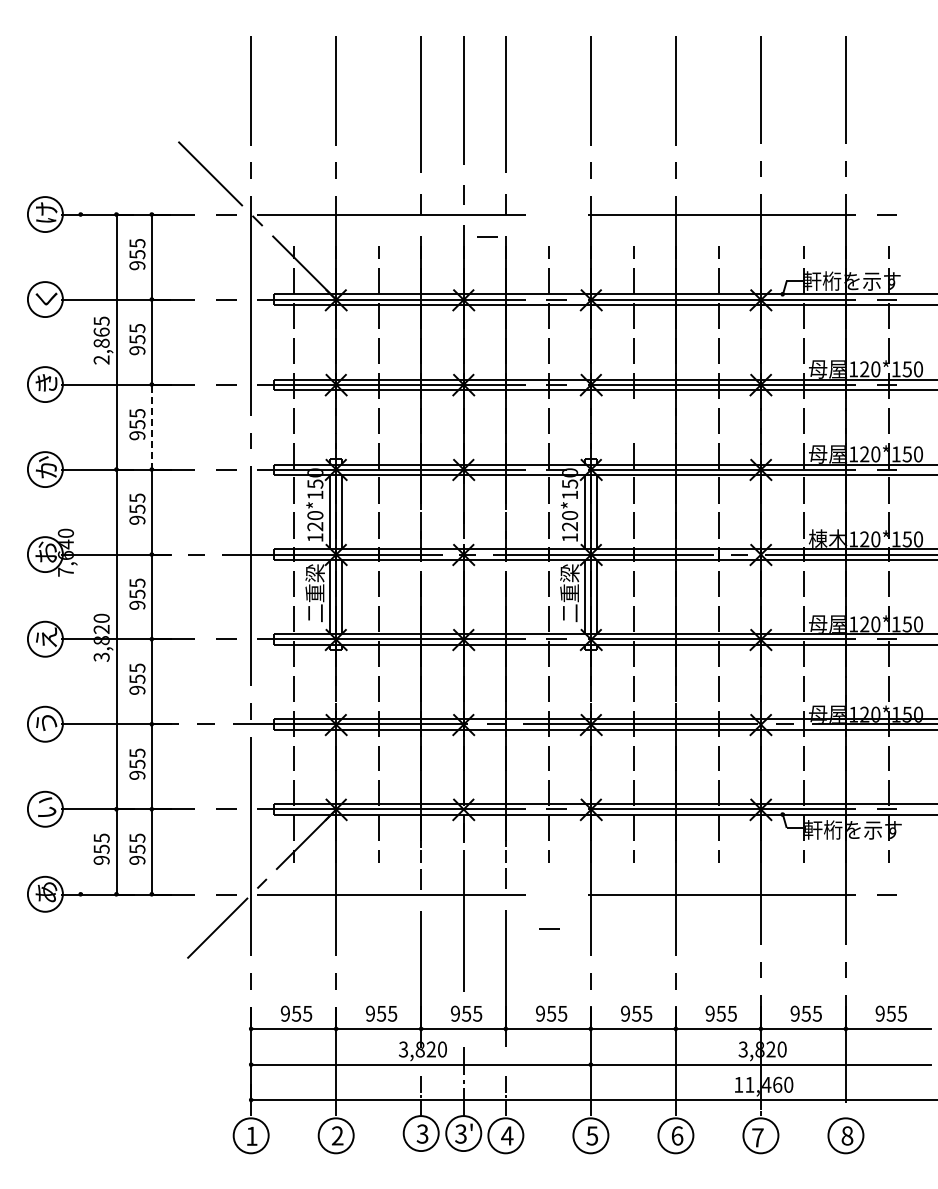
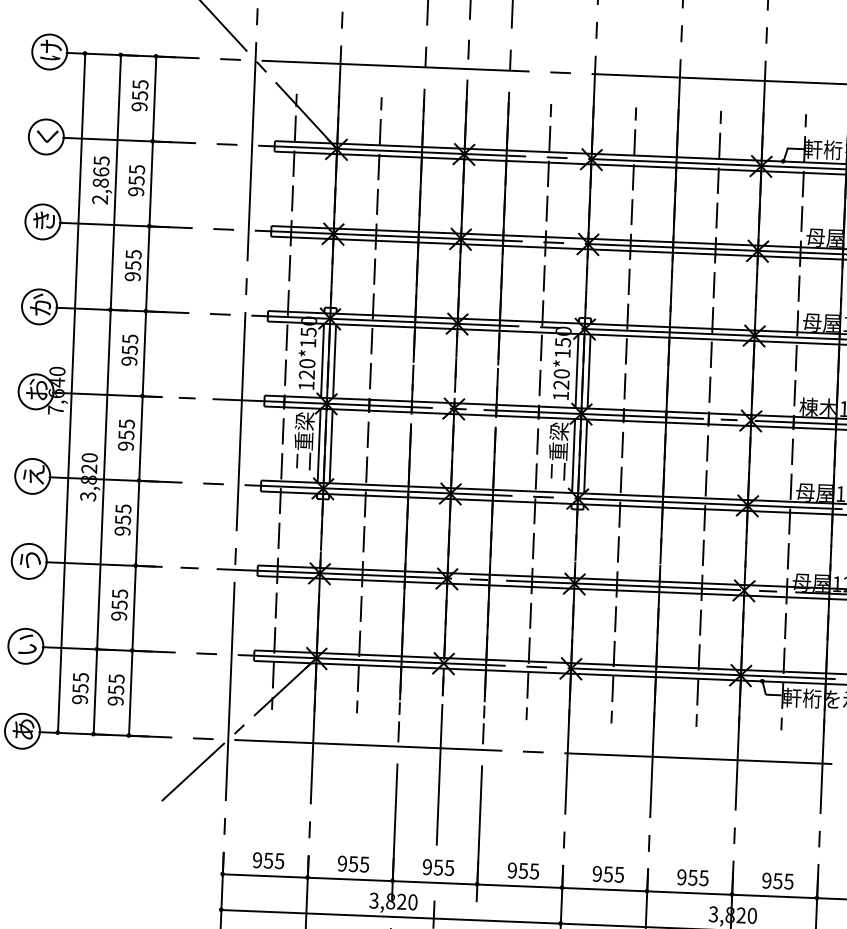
line: (487, 236) -> (560, 72), moved
line: (633, 420) -> (629, 281), added
line: (152, 427) -> (148, 269), dashed -> solid
line: (80, 554) -> (71, 393), added
line: (549, 928) -> (533, 751), moved

